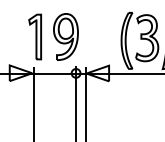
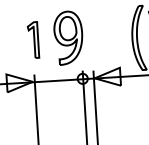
part: (34, 36) -> (32, 39), size x0.7

